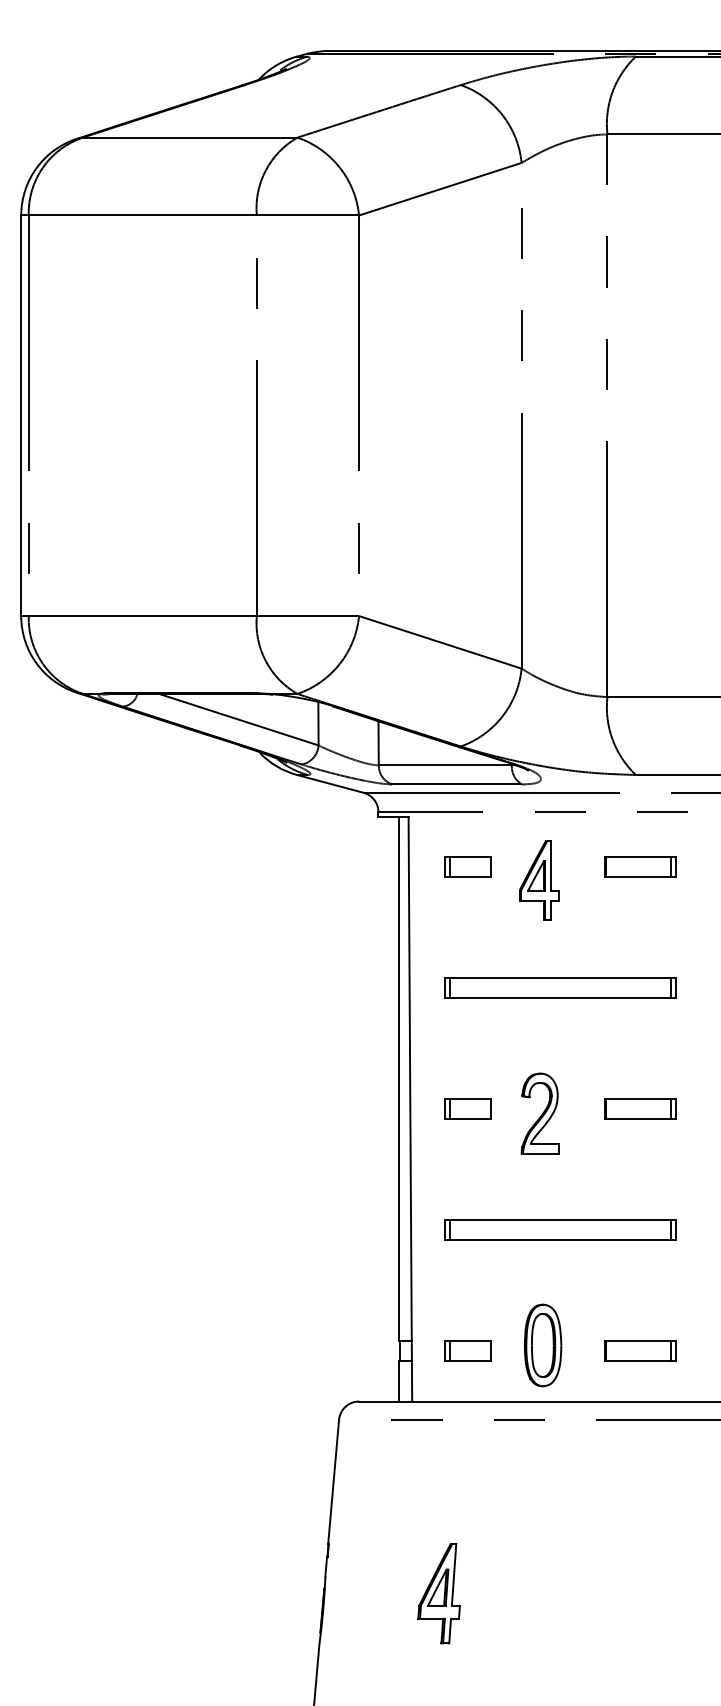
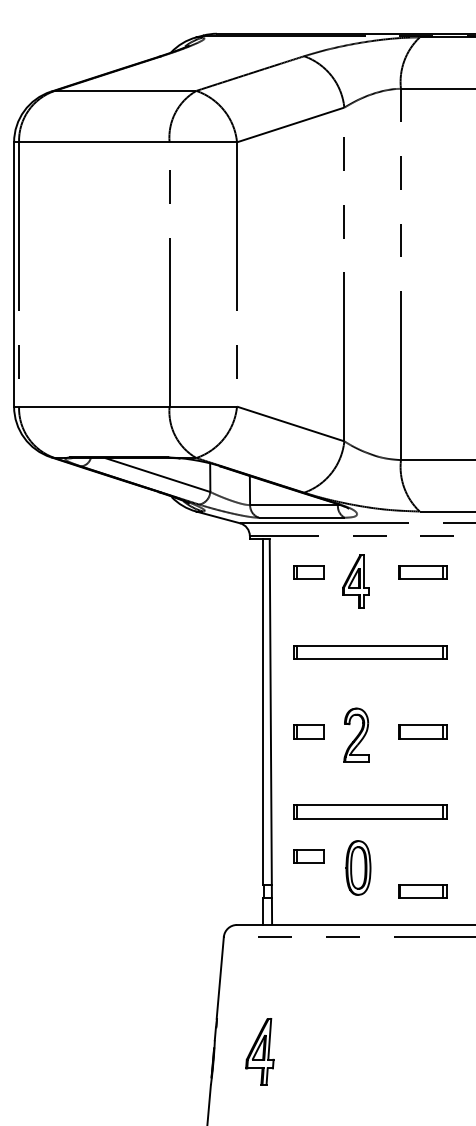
part: (543, 1344) -> (358, 867), moved
part: (467, 1350) -> (308, 856), moved
part: (438, 1593) -> (259, 1051), moved

